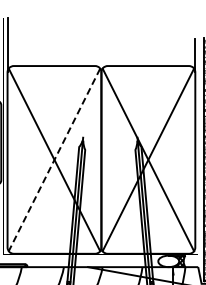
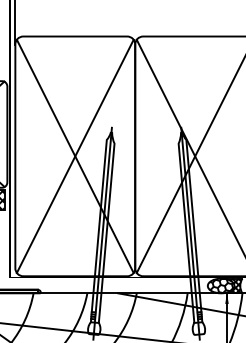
line: (54, 160) -> (75, 157), dashed -> solid
hatch: (168, 261) -> (220, 286), added

